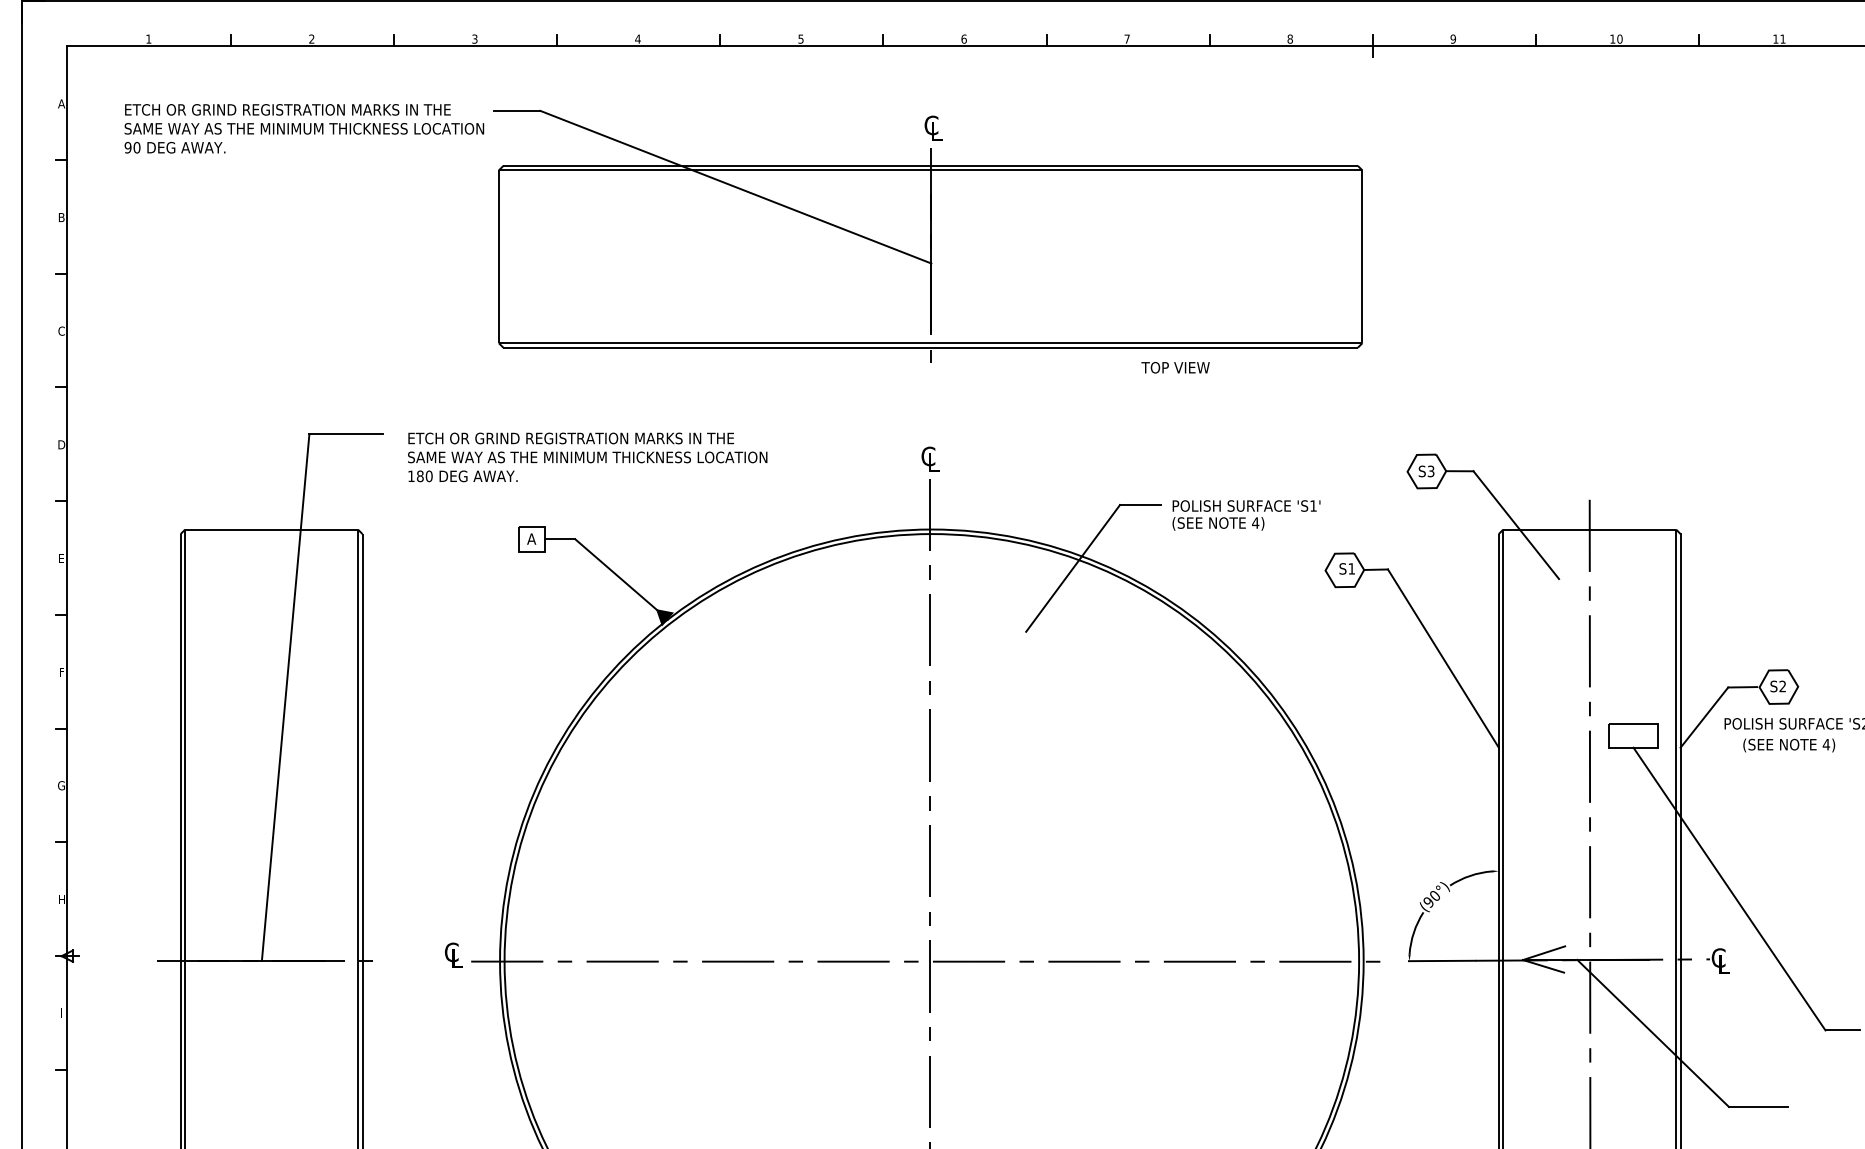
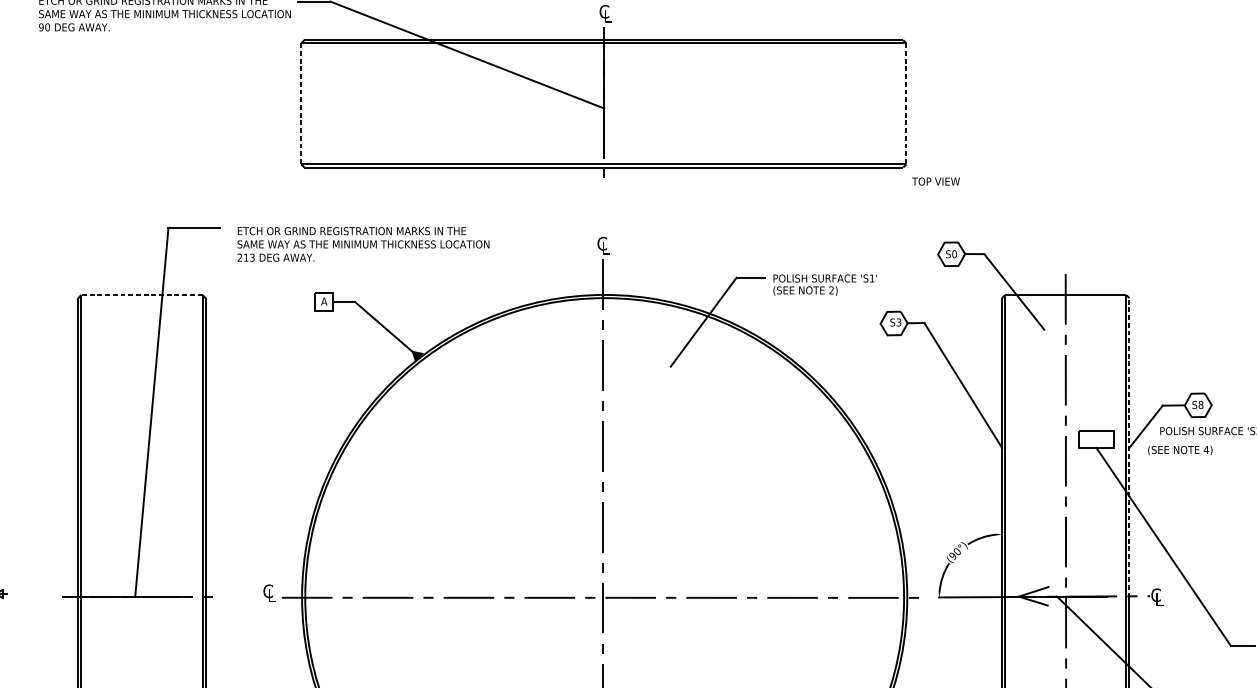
line: (498, 257) -> (300, 104), solid -> dashed
line: (1362, 257) -> (906, 104), solid -> dashed
text: (1175, 367) -> (935, 181), moved
text: (1430, 471) -> (954, 254), S3 -> S0
text: (420, 476) -> (246, 257), 180 -> 213
text: (1255, 522) -> (831, 290), 4) -> 2)
line: (271, 529) -> (141, 294), solid -> dashed
text: (1351, 568) -> (898, 322), S1 -> S3
text: (1782, 686) -> (1200, 404), S2 -> S8
text: (1789, 745) -> (1180, 450), moved
line: (1680, 747) -> (1129, 447), solid -> dashed

